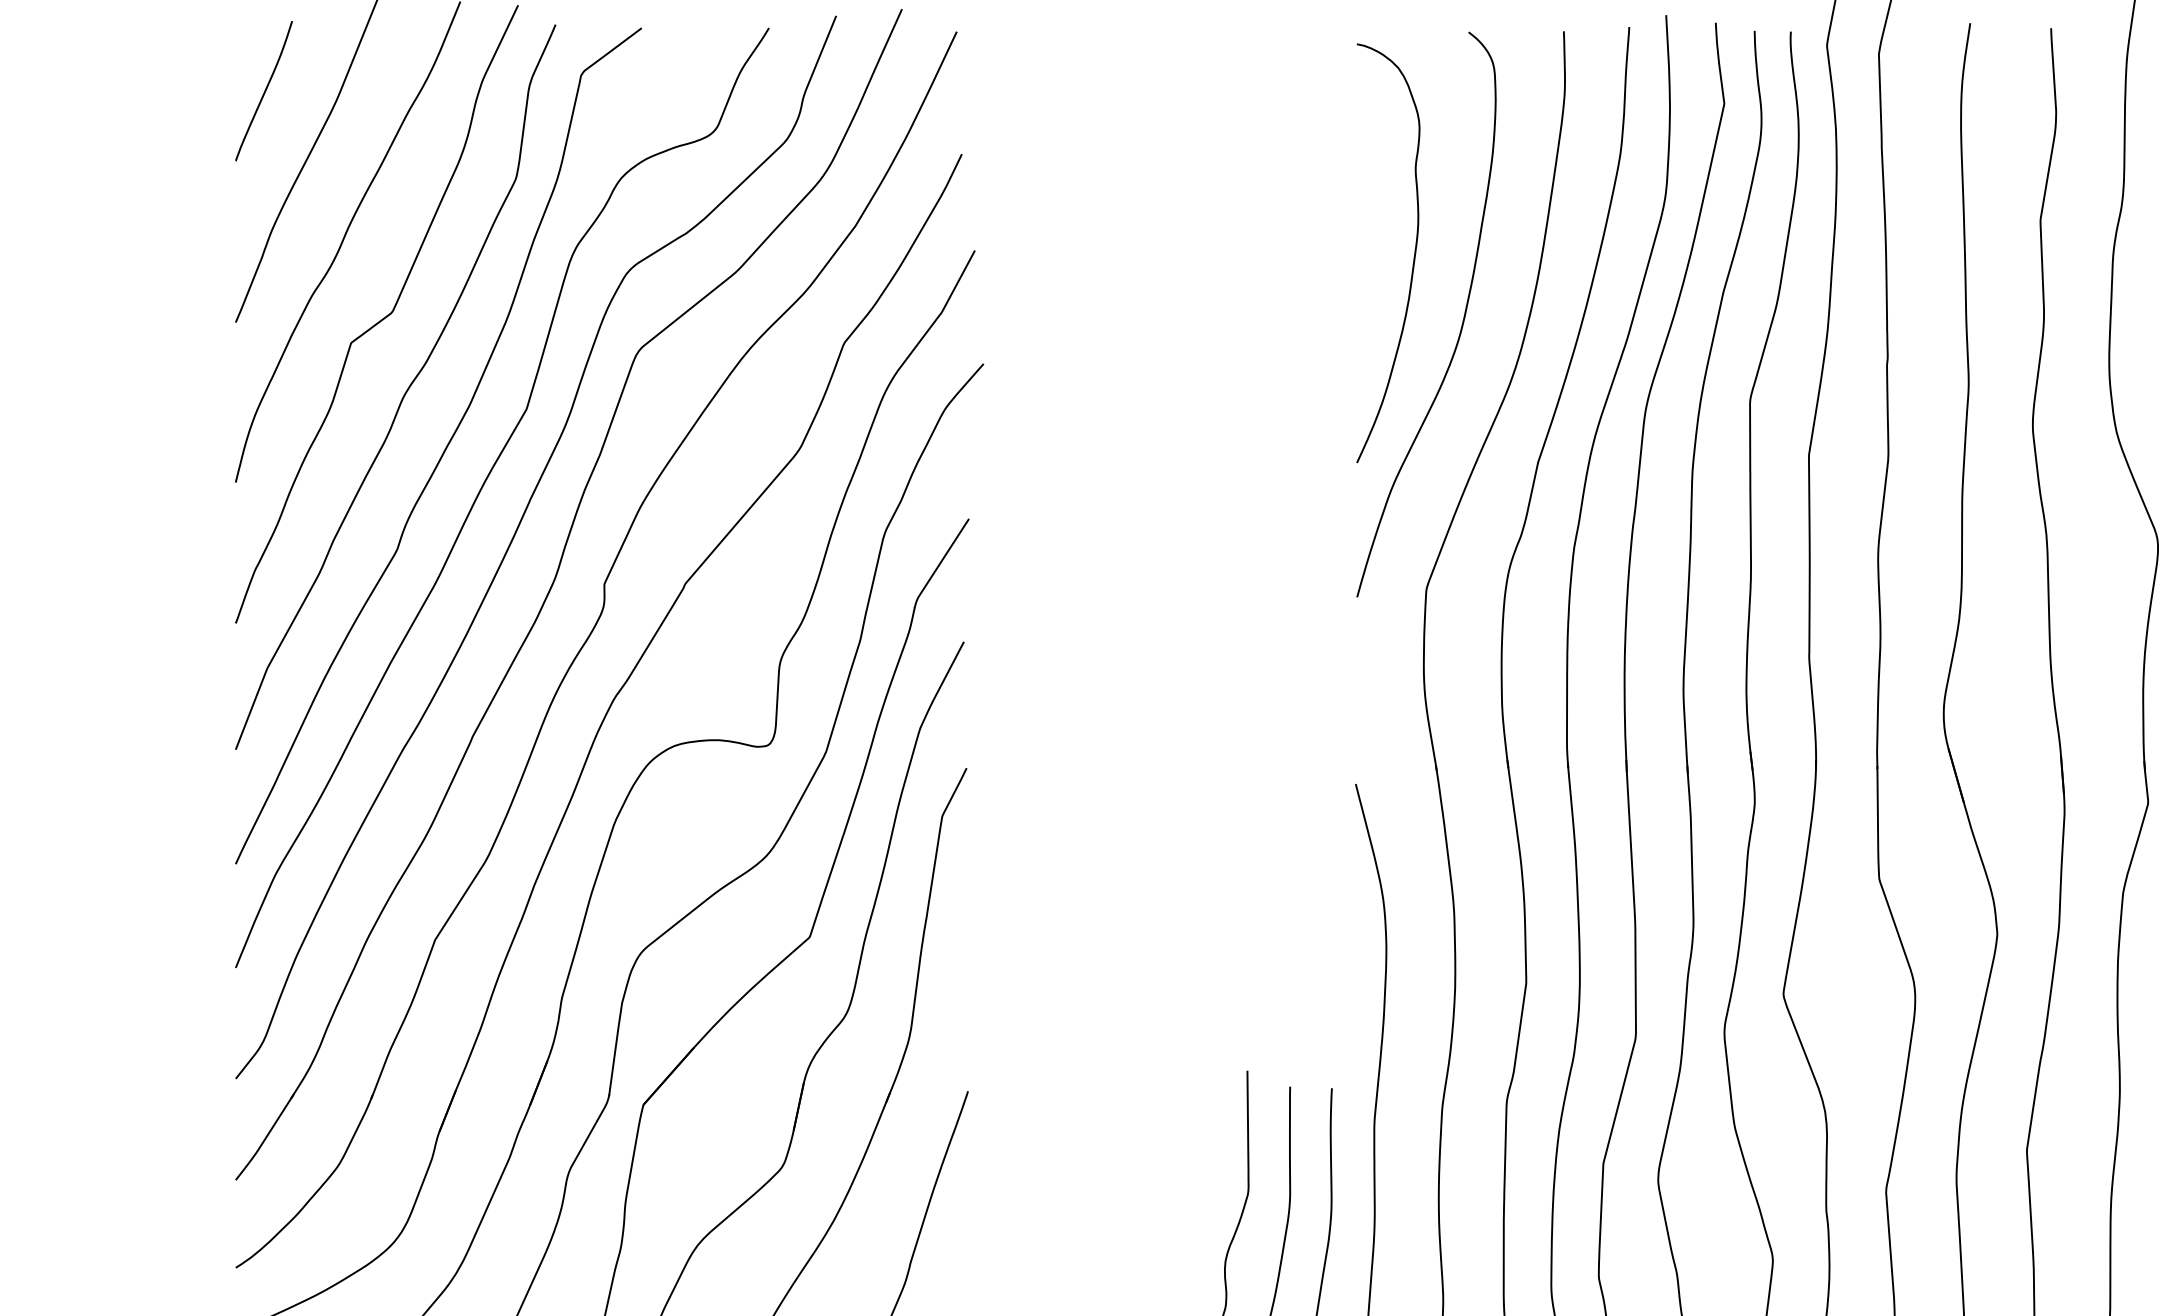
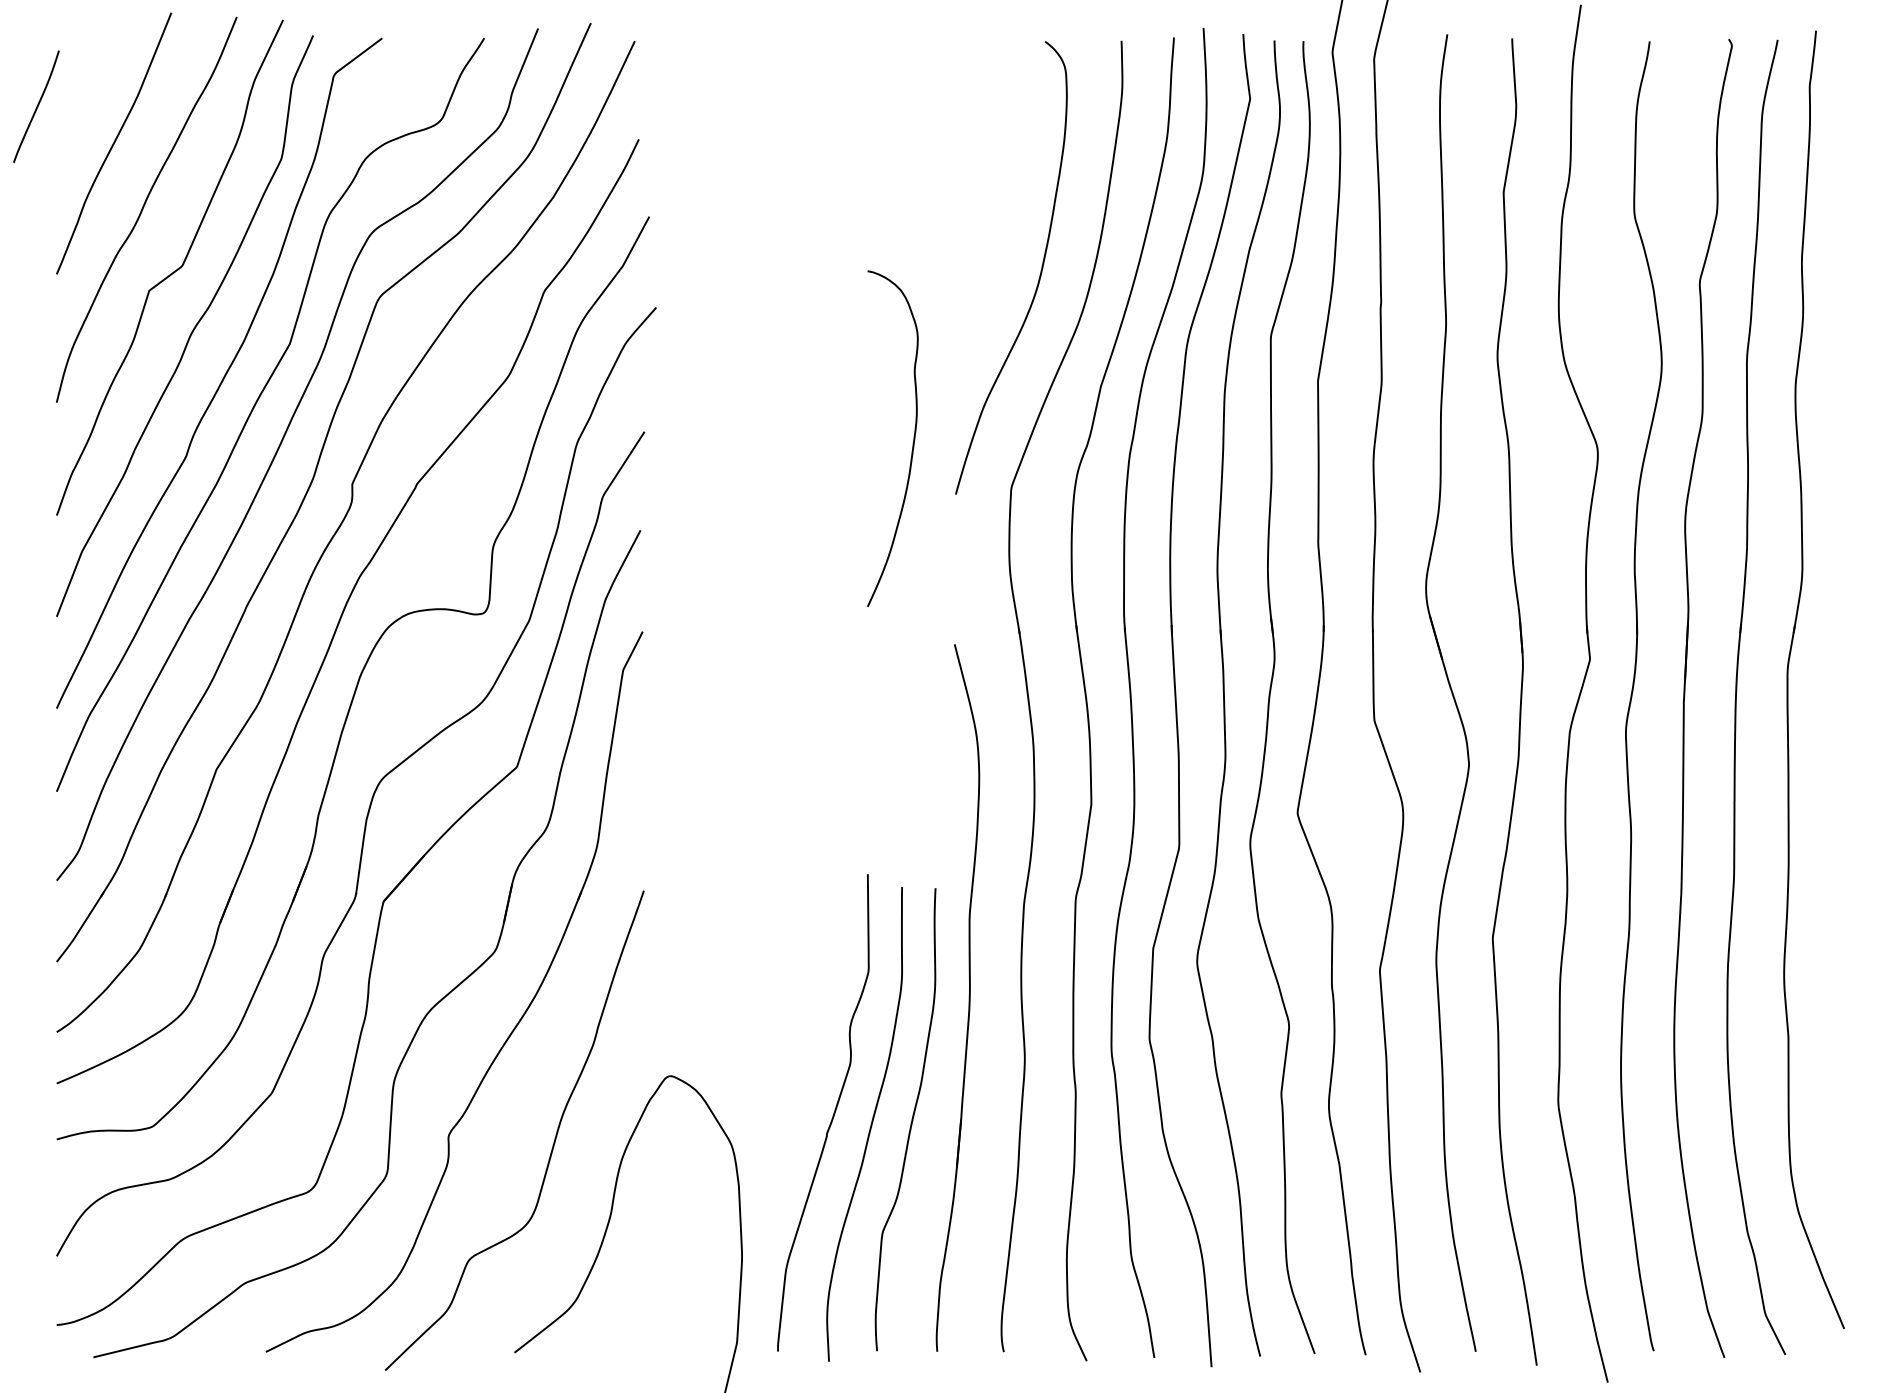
curve: (264, 90) -> (36, 106), moved
curve: (1412, 259) -> (912, 443), moved

